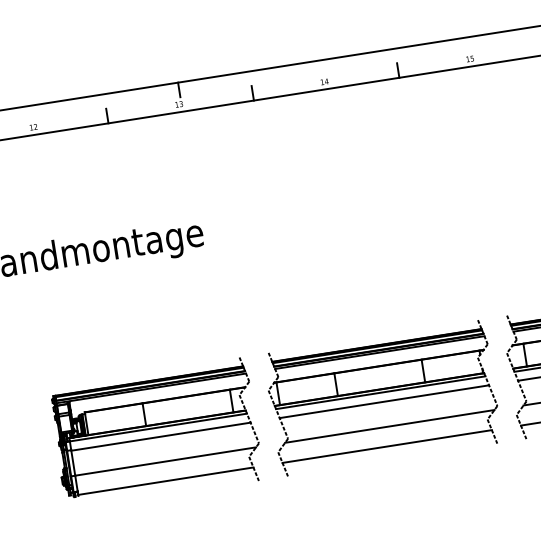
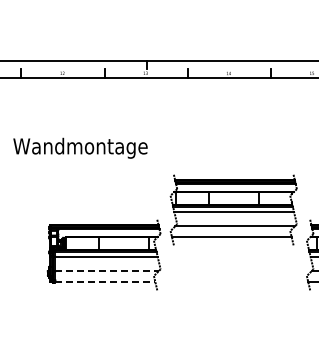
part: (382, 397) -> (233, 209), moved
line: (164, 461) -> (106, 271), solid -> dashed
line: (166, 481) -> (105, 282), solid -> dashed

